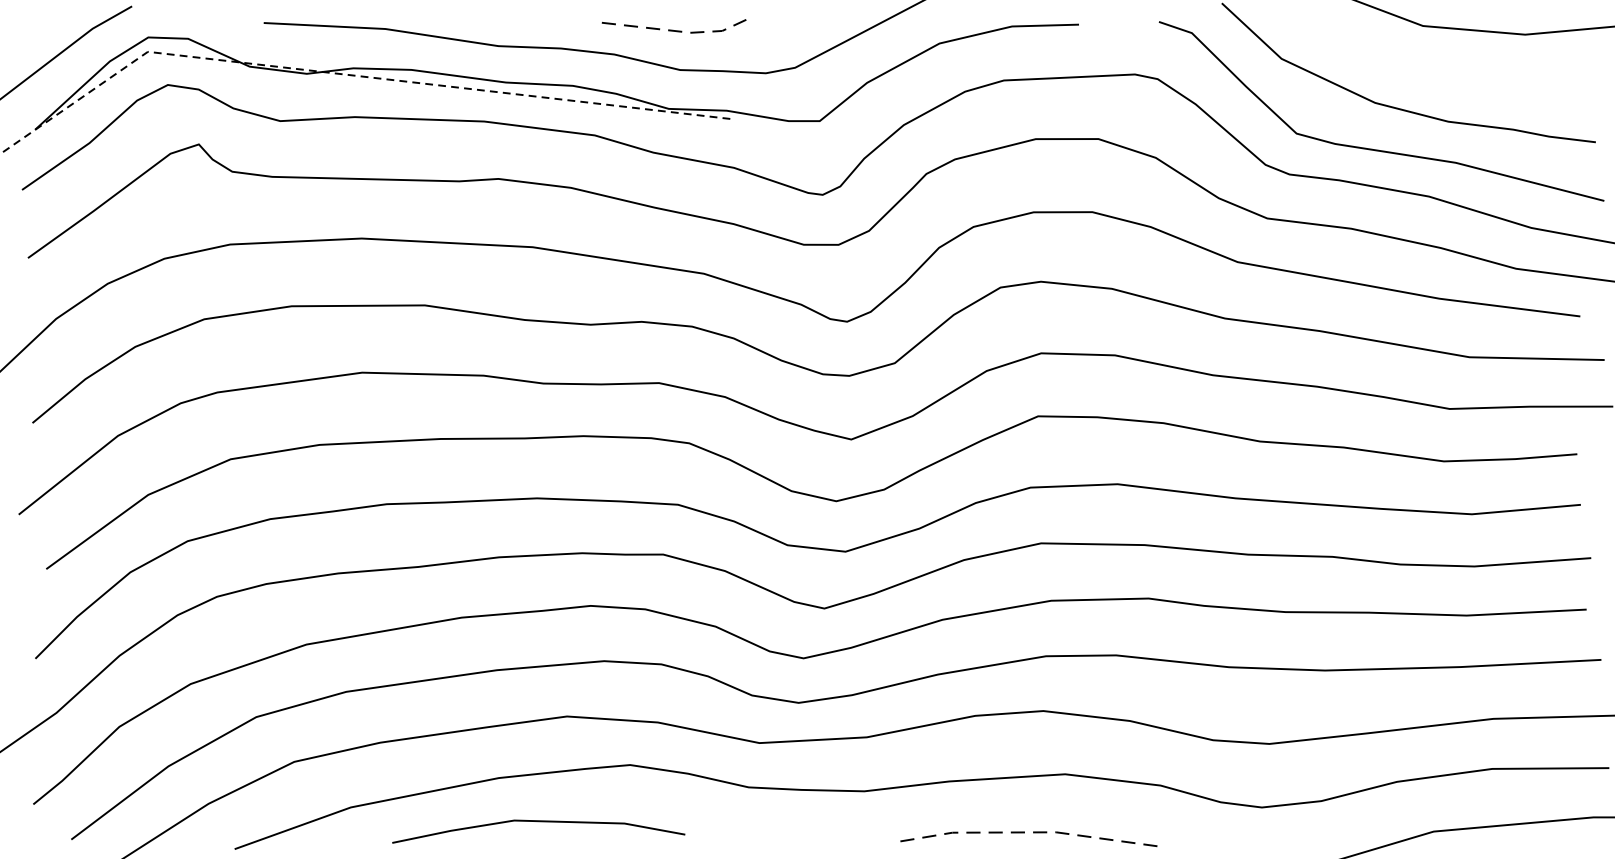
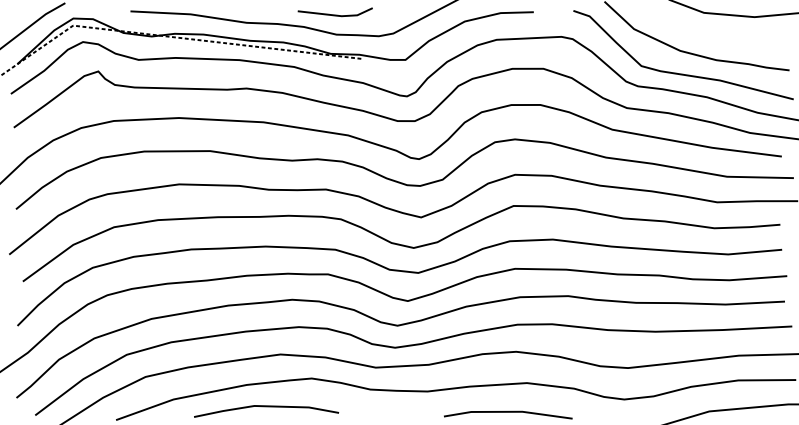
line: (682, 31) -> (337, 15), dashed -> solid
line: (1025, 831) -> (507, 411), dashed -> solid

